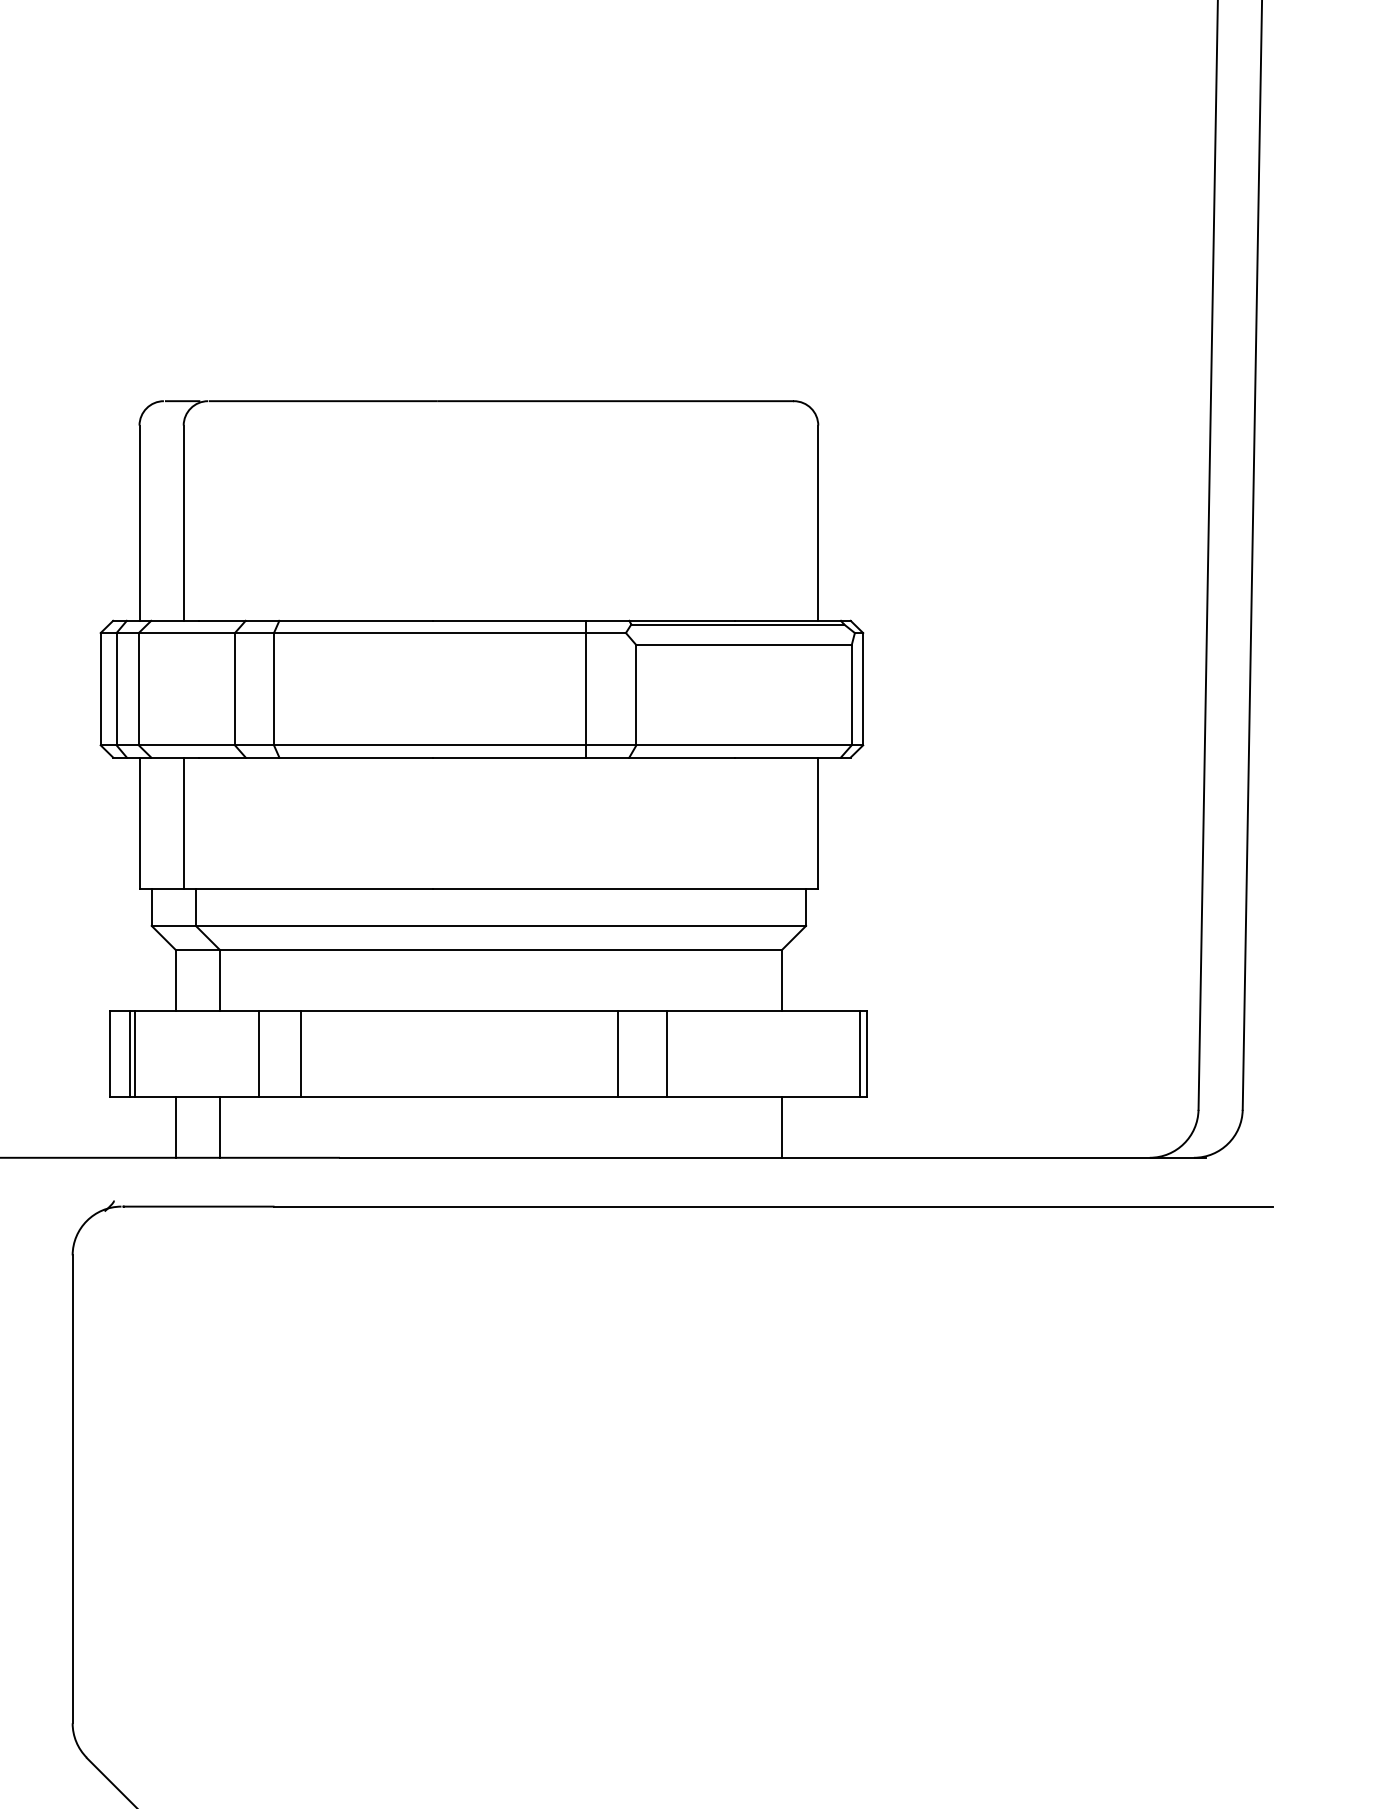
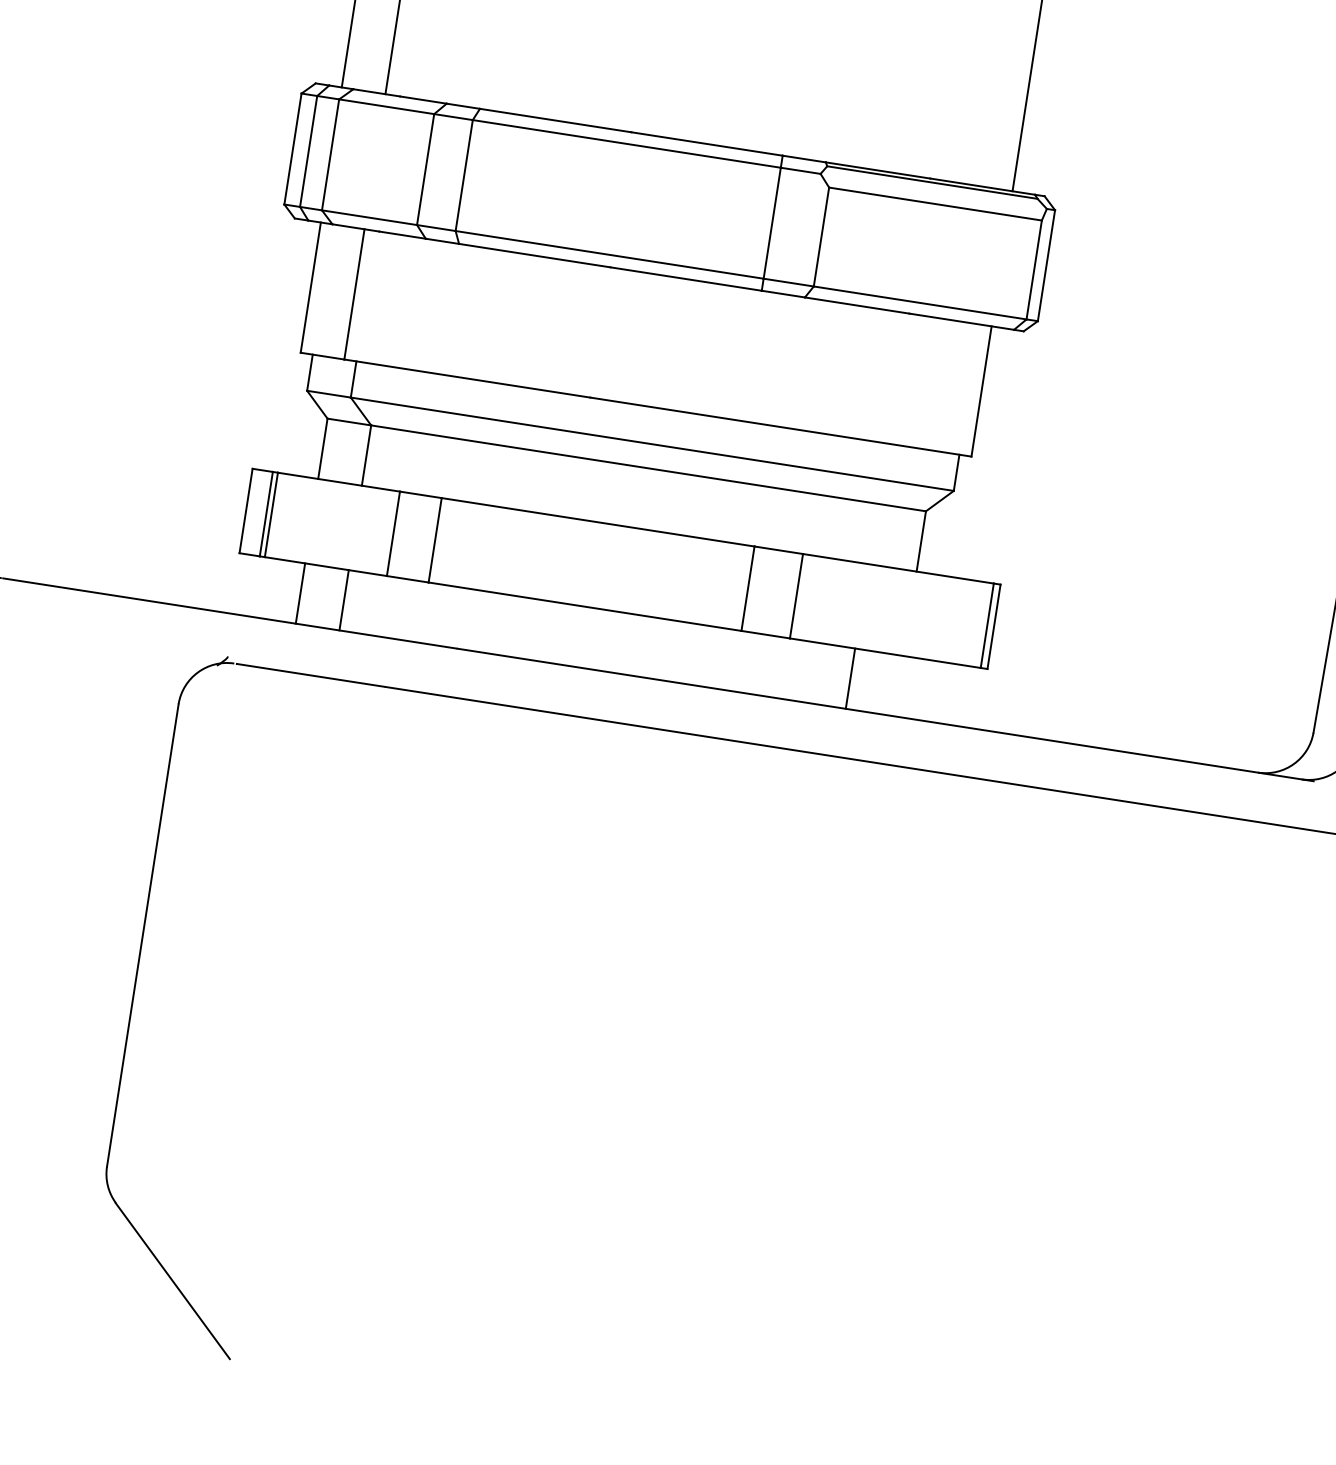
line: (781, 1126) -> (850, 677), moved

